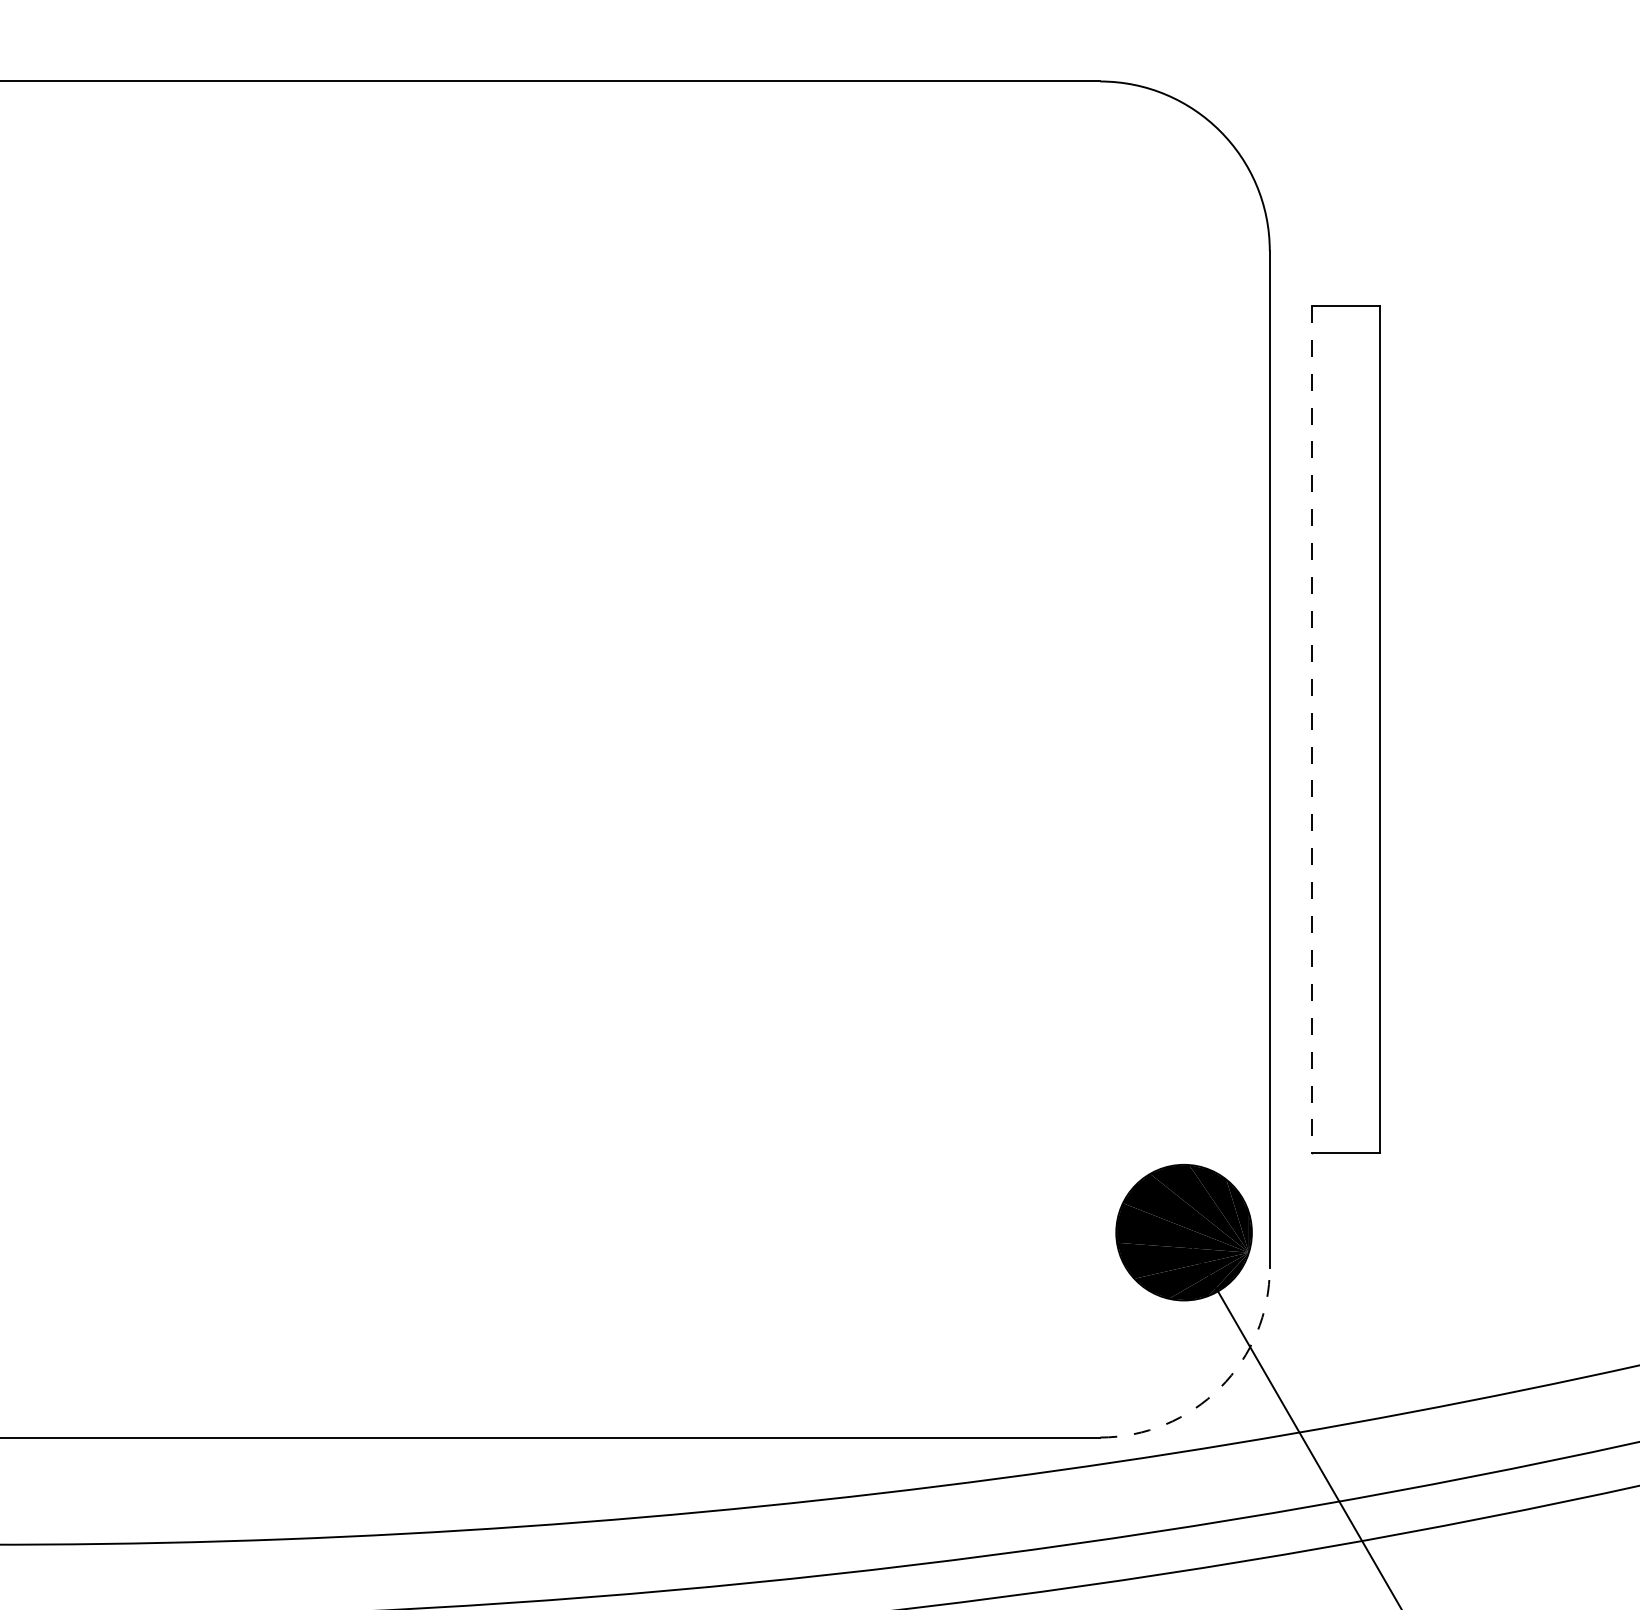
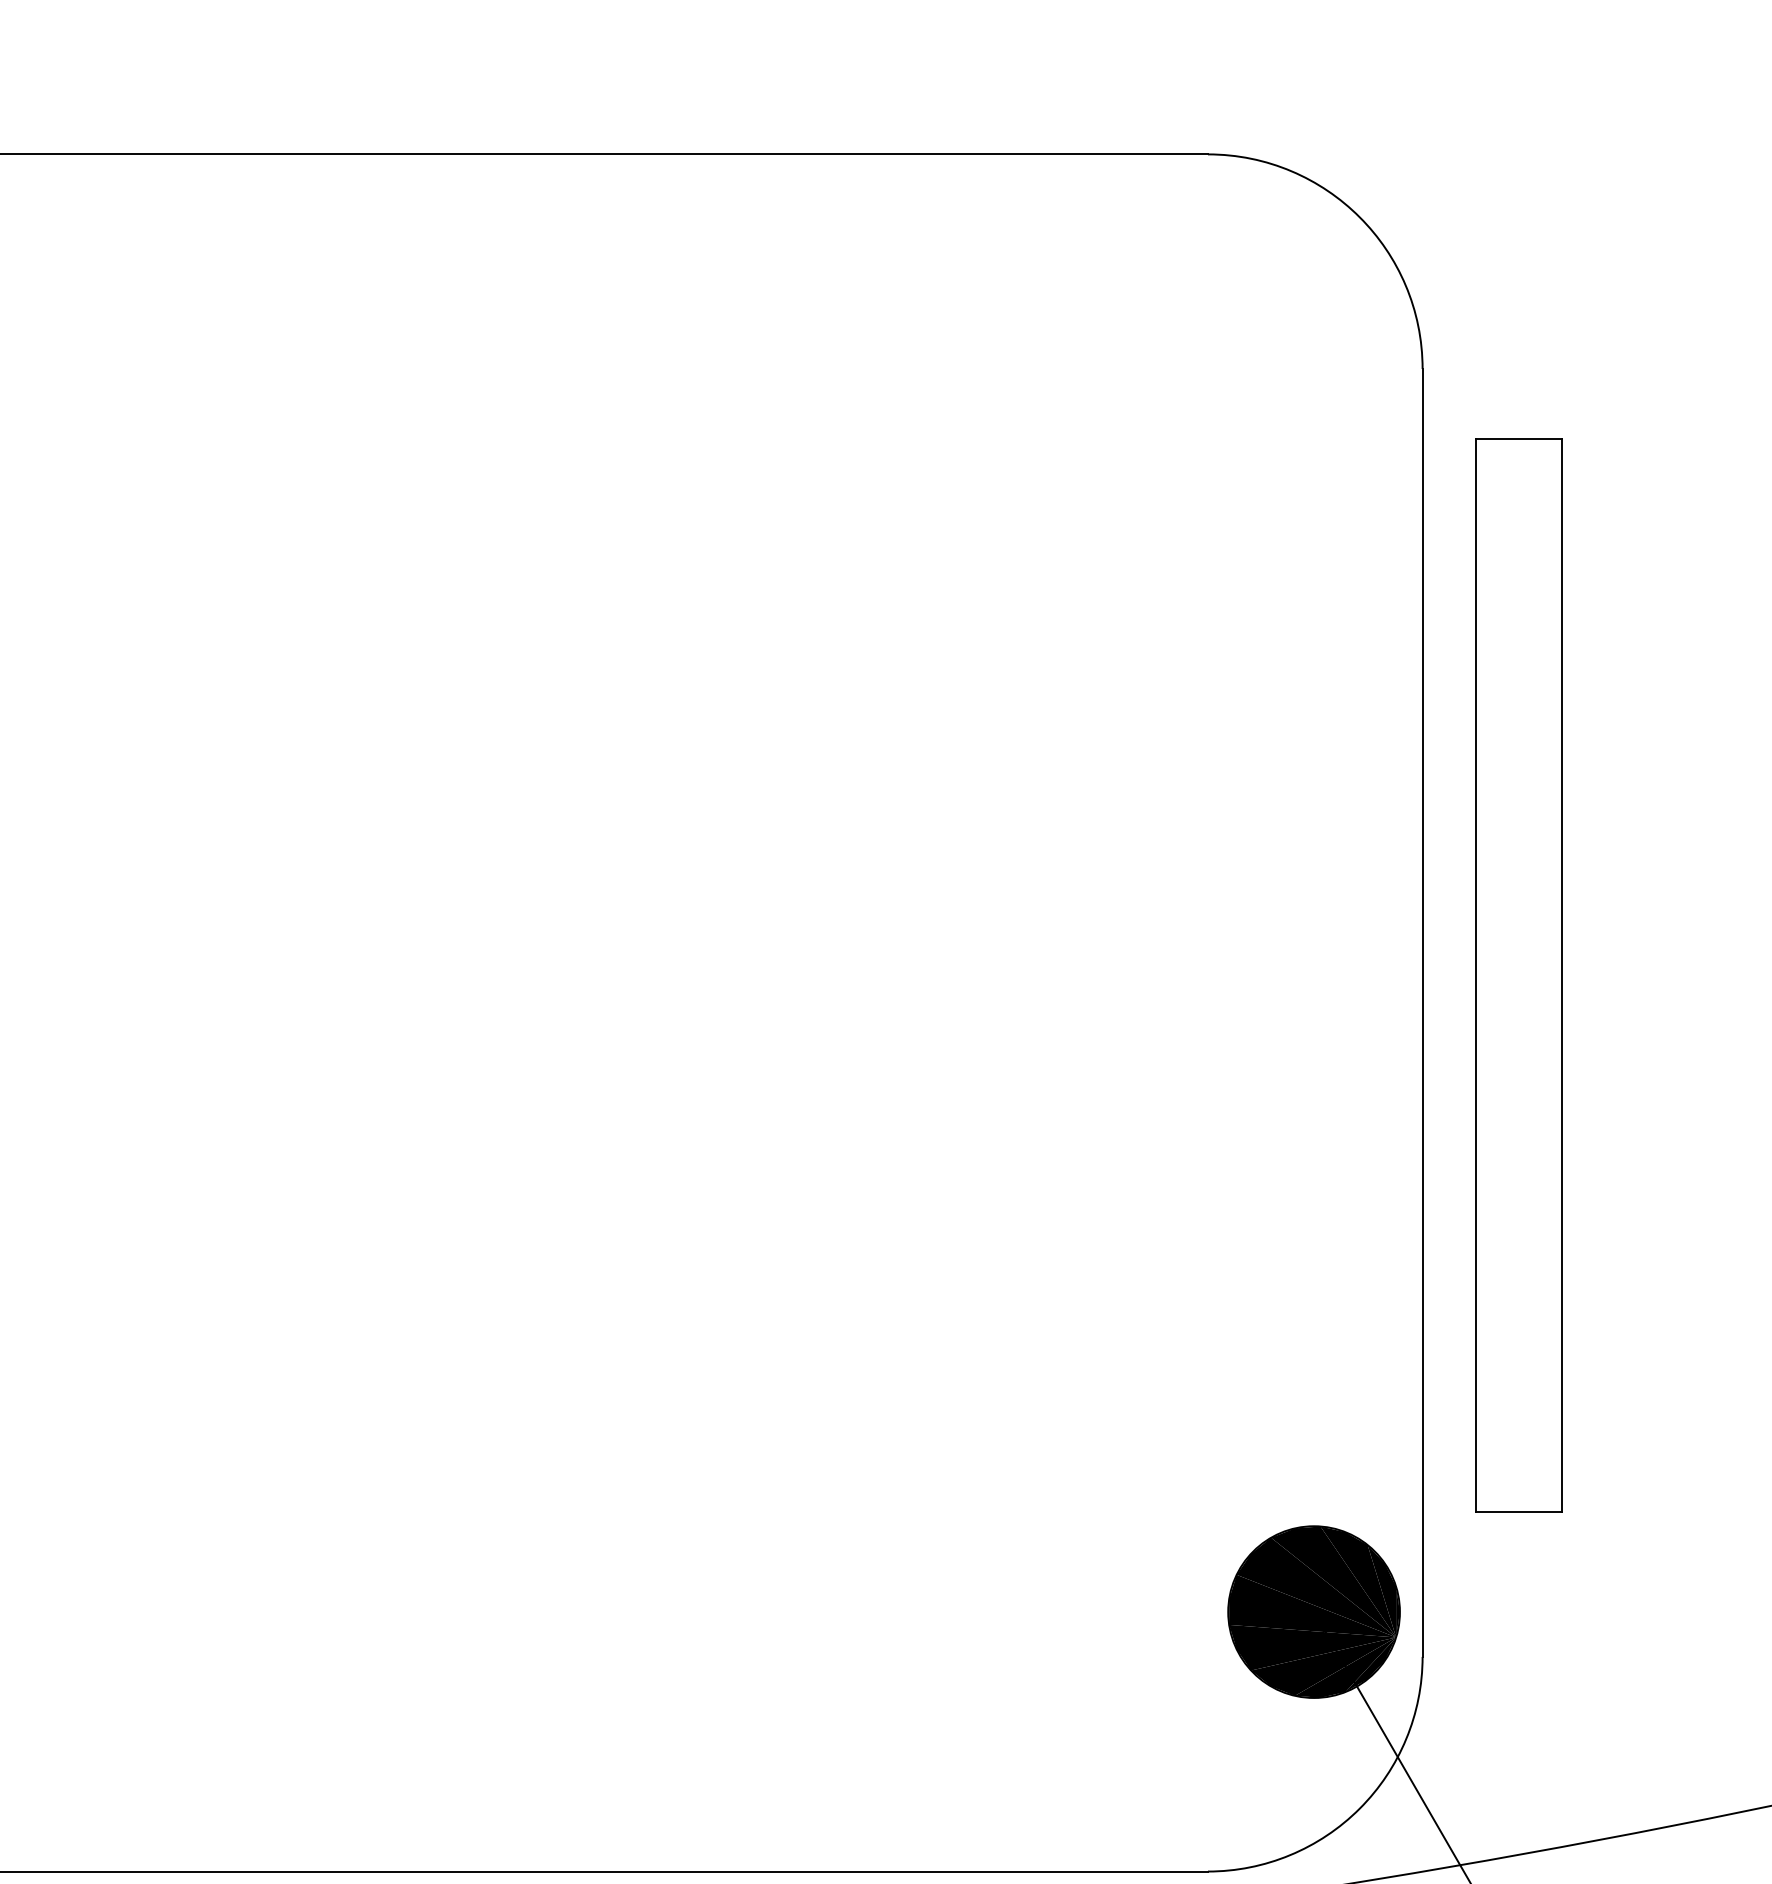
line: (1312, 729) -> (1476, 974), dashed -> solid
arc: (1220, 1387) -> (1360, 1808), dashed -> solid

